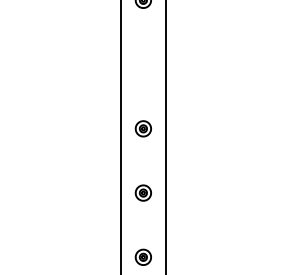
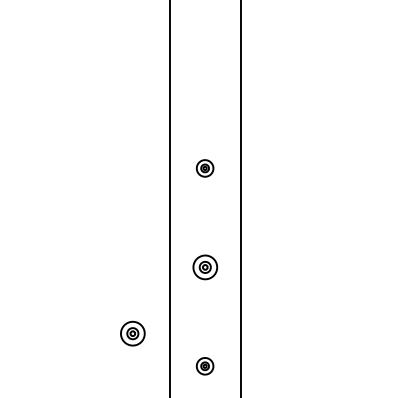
part: (142, 128) -> (203, 167), size x0.7
part: (95, 235) -> (131, 332), added
part: (142, 256) -> (203, 365), size x0.7

